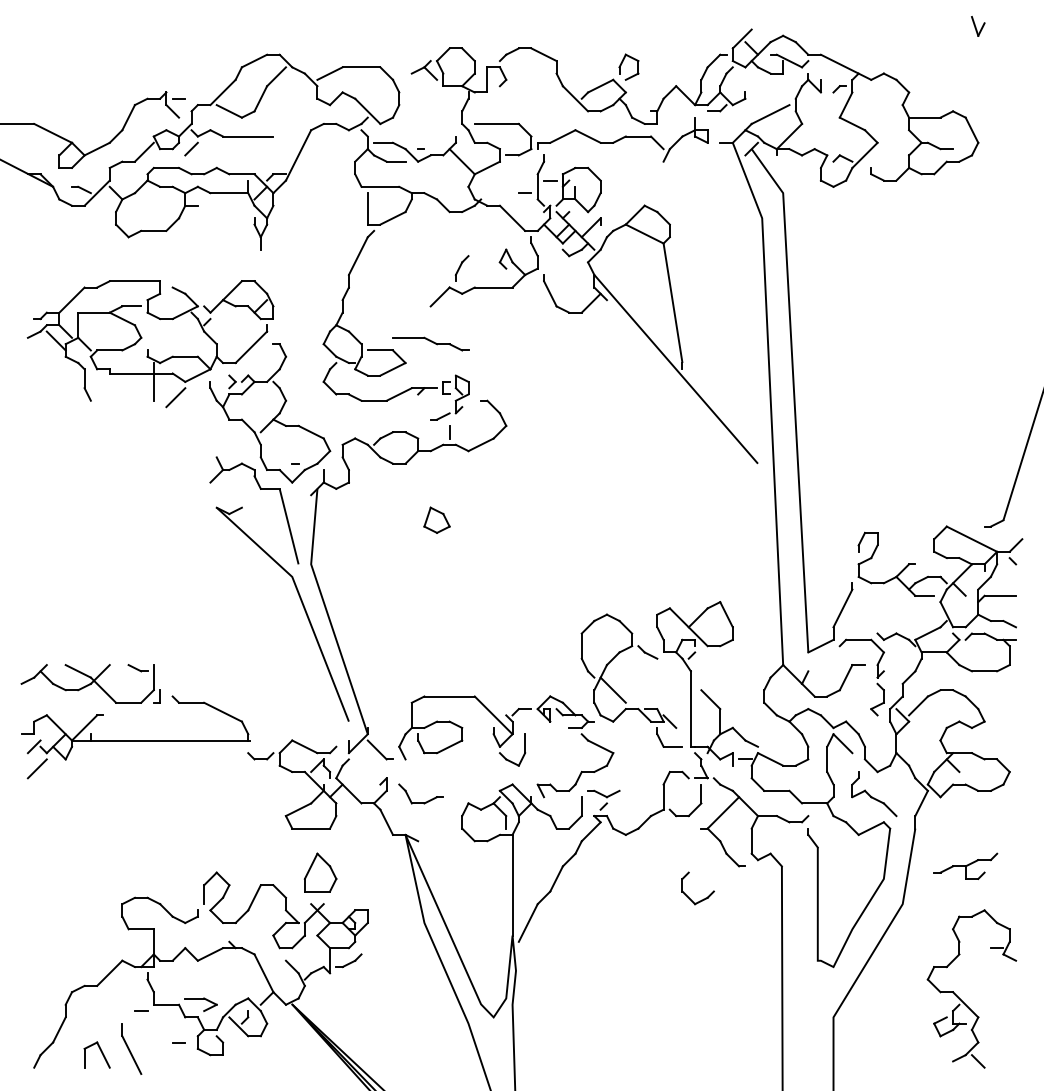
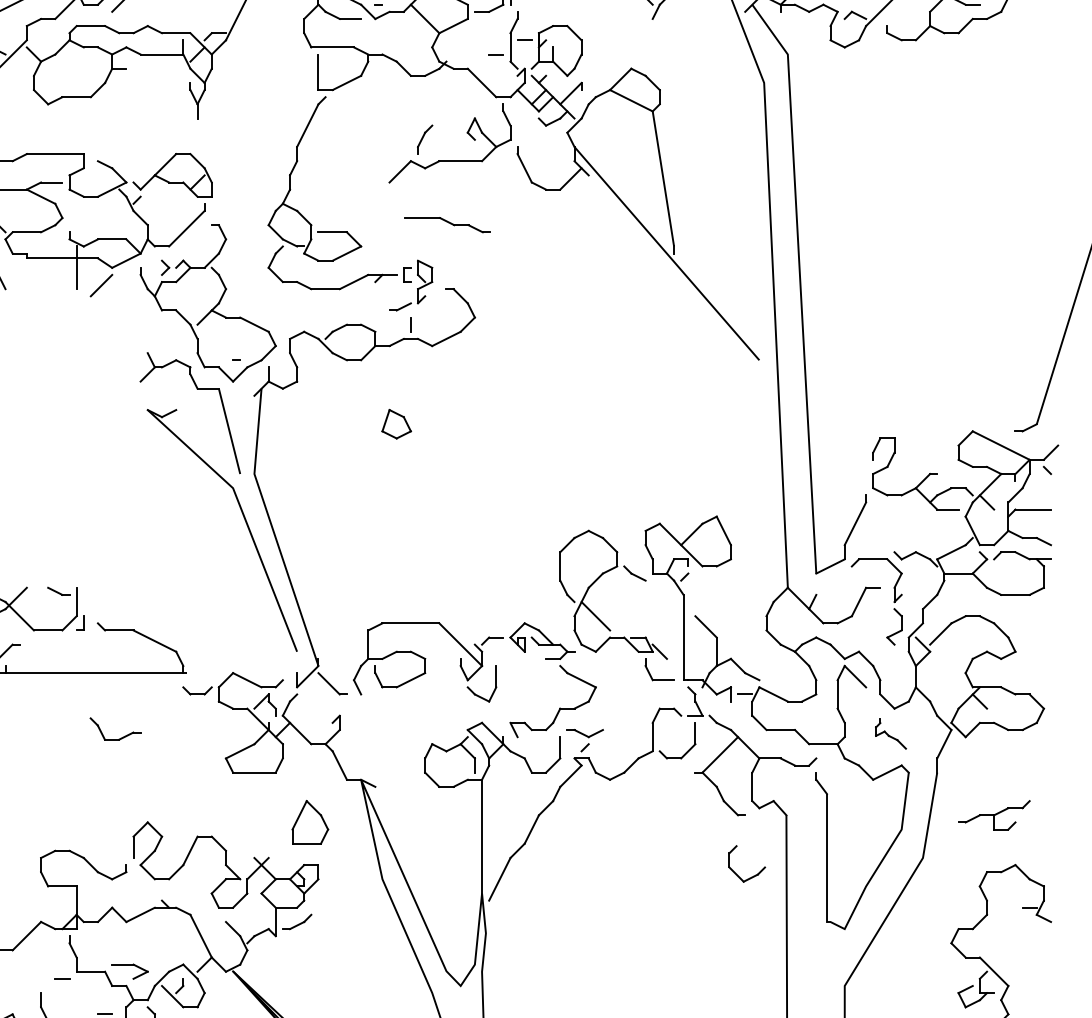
part: (430, 343) -> (446, 224), moved
part: (874, 794) -> (891, 734), size x0.6
part: (420, 802) -> (114, 738), moved
part: (320, 872) -> (310, 822), moved
part: (703, 898) -> (753, 875), moved

